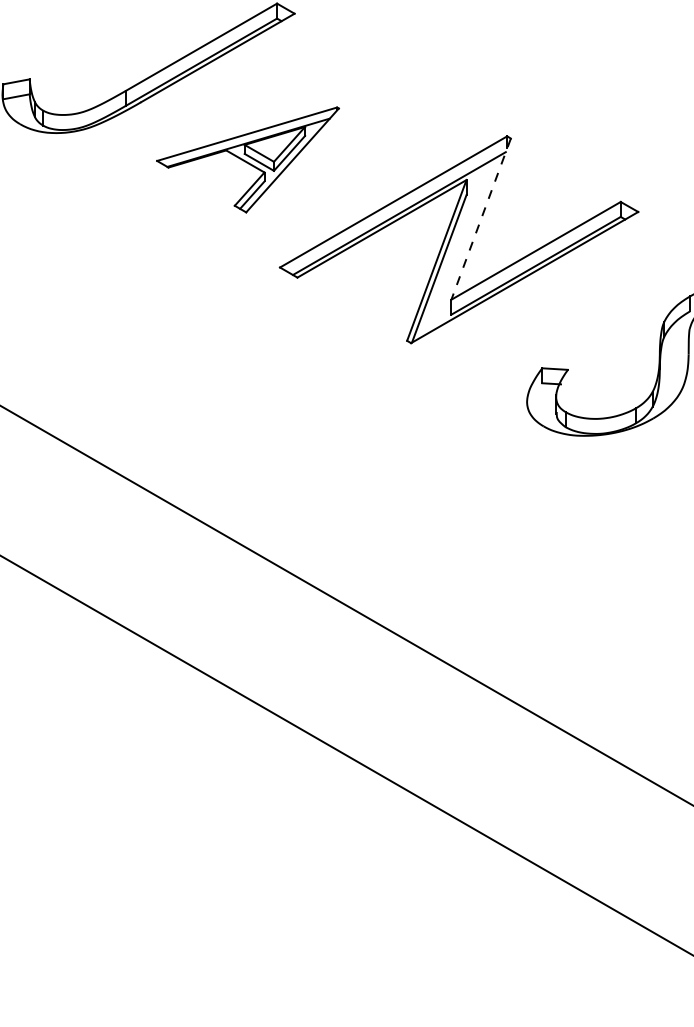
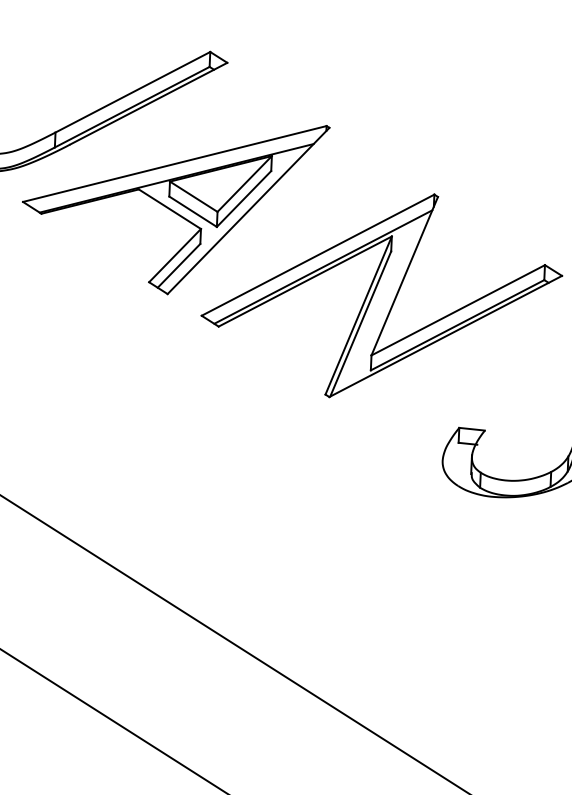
part: (247, 159) -> (173, 206), size x1.67
line: (481, 219) -> (405, 276), dashed -> solid

